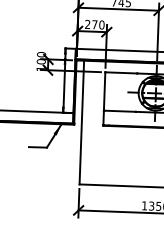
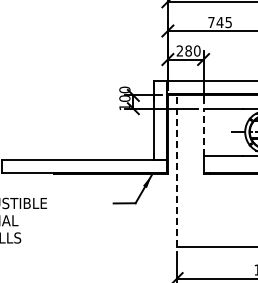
text: (94, 24) -> (188, 50), 270 -> 280
line: (104, 90) -> (203, 131), solid -> dashed
line: (82, 122) -> (177, 171), solid -> dashed

